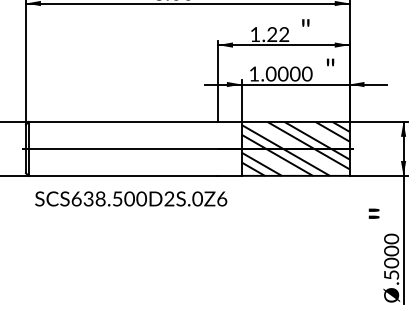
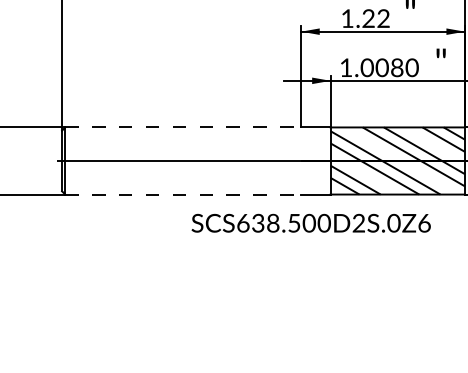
text: (295, 74) -> (397, 68), 1.0000 -> 1.0080
line: (123, 121) -> (183, 126), solid -> dashed
line: (123, 175) -> (183, 194), solid -> dashed
text: (131, 198) -> (311, 222), moved

